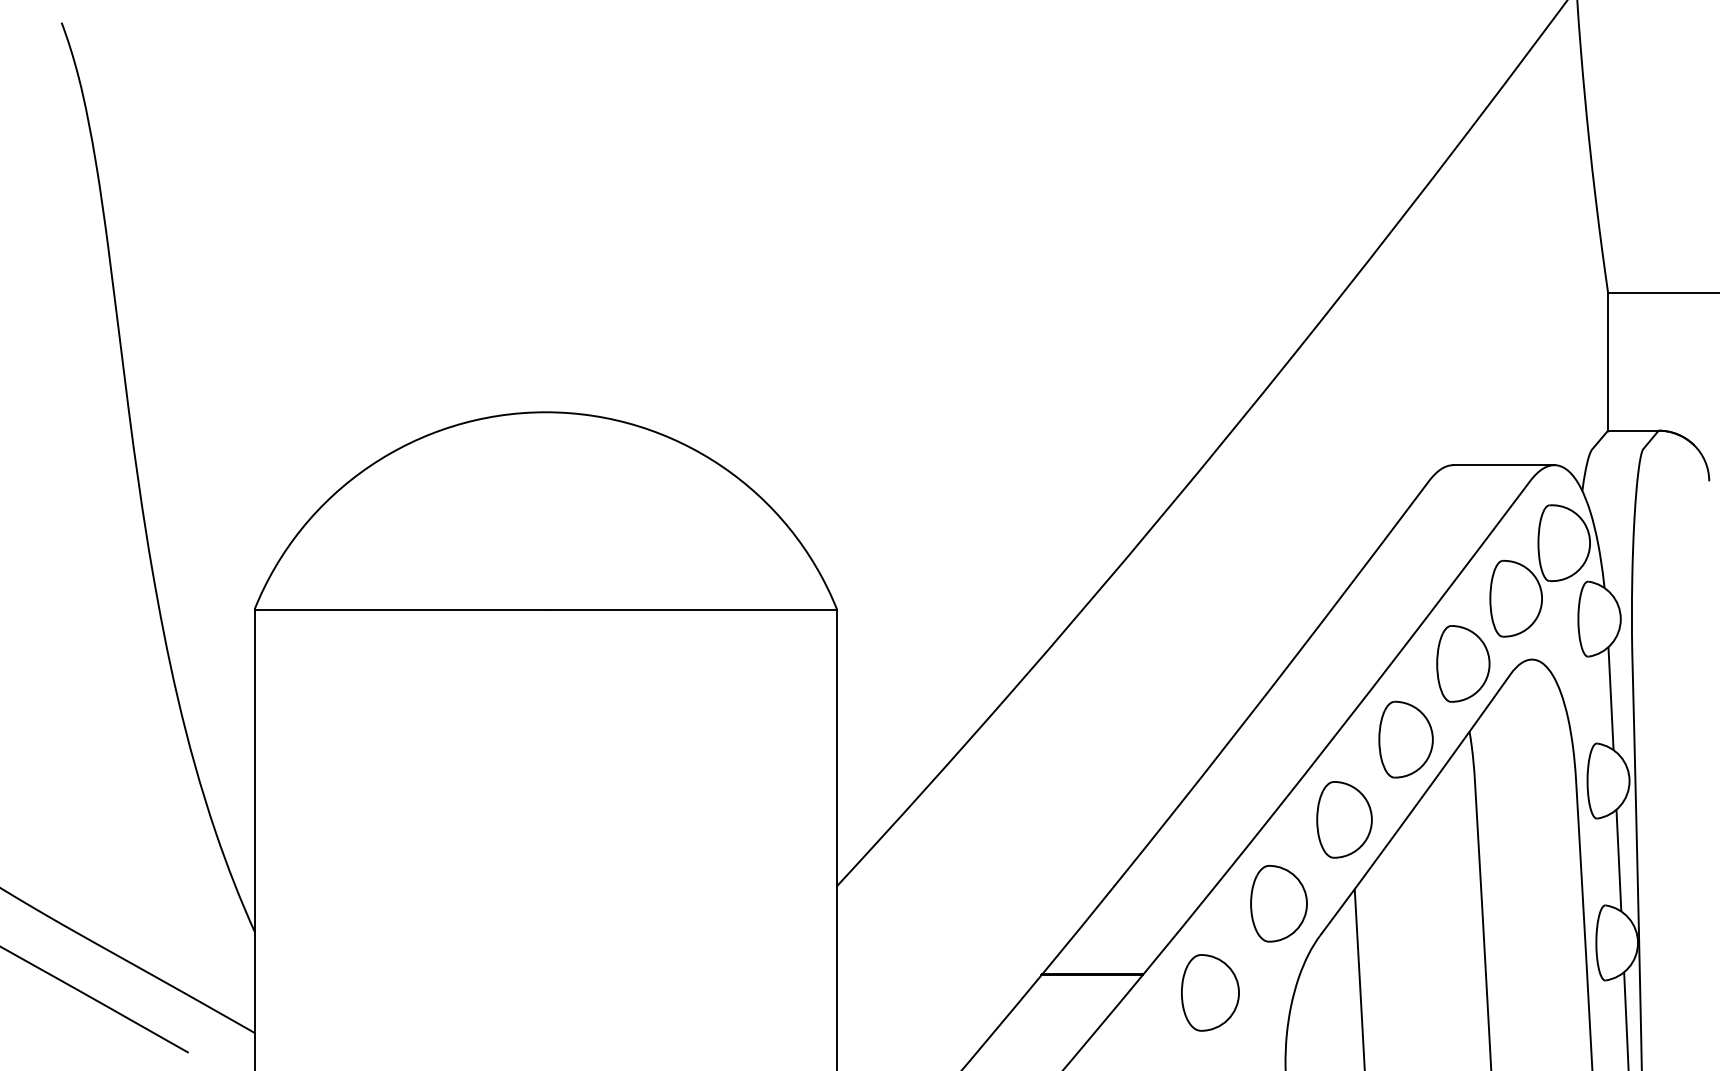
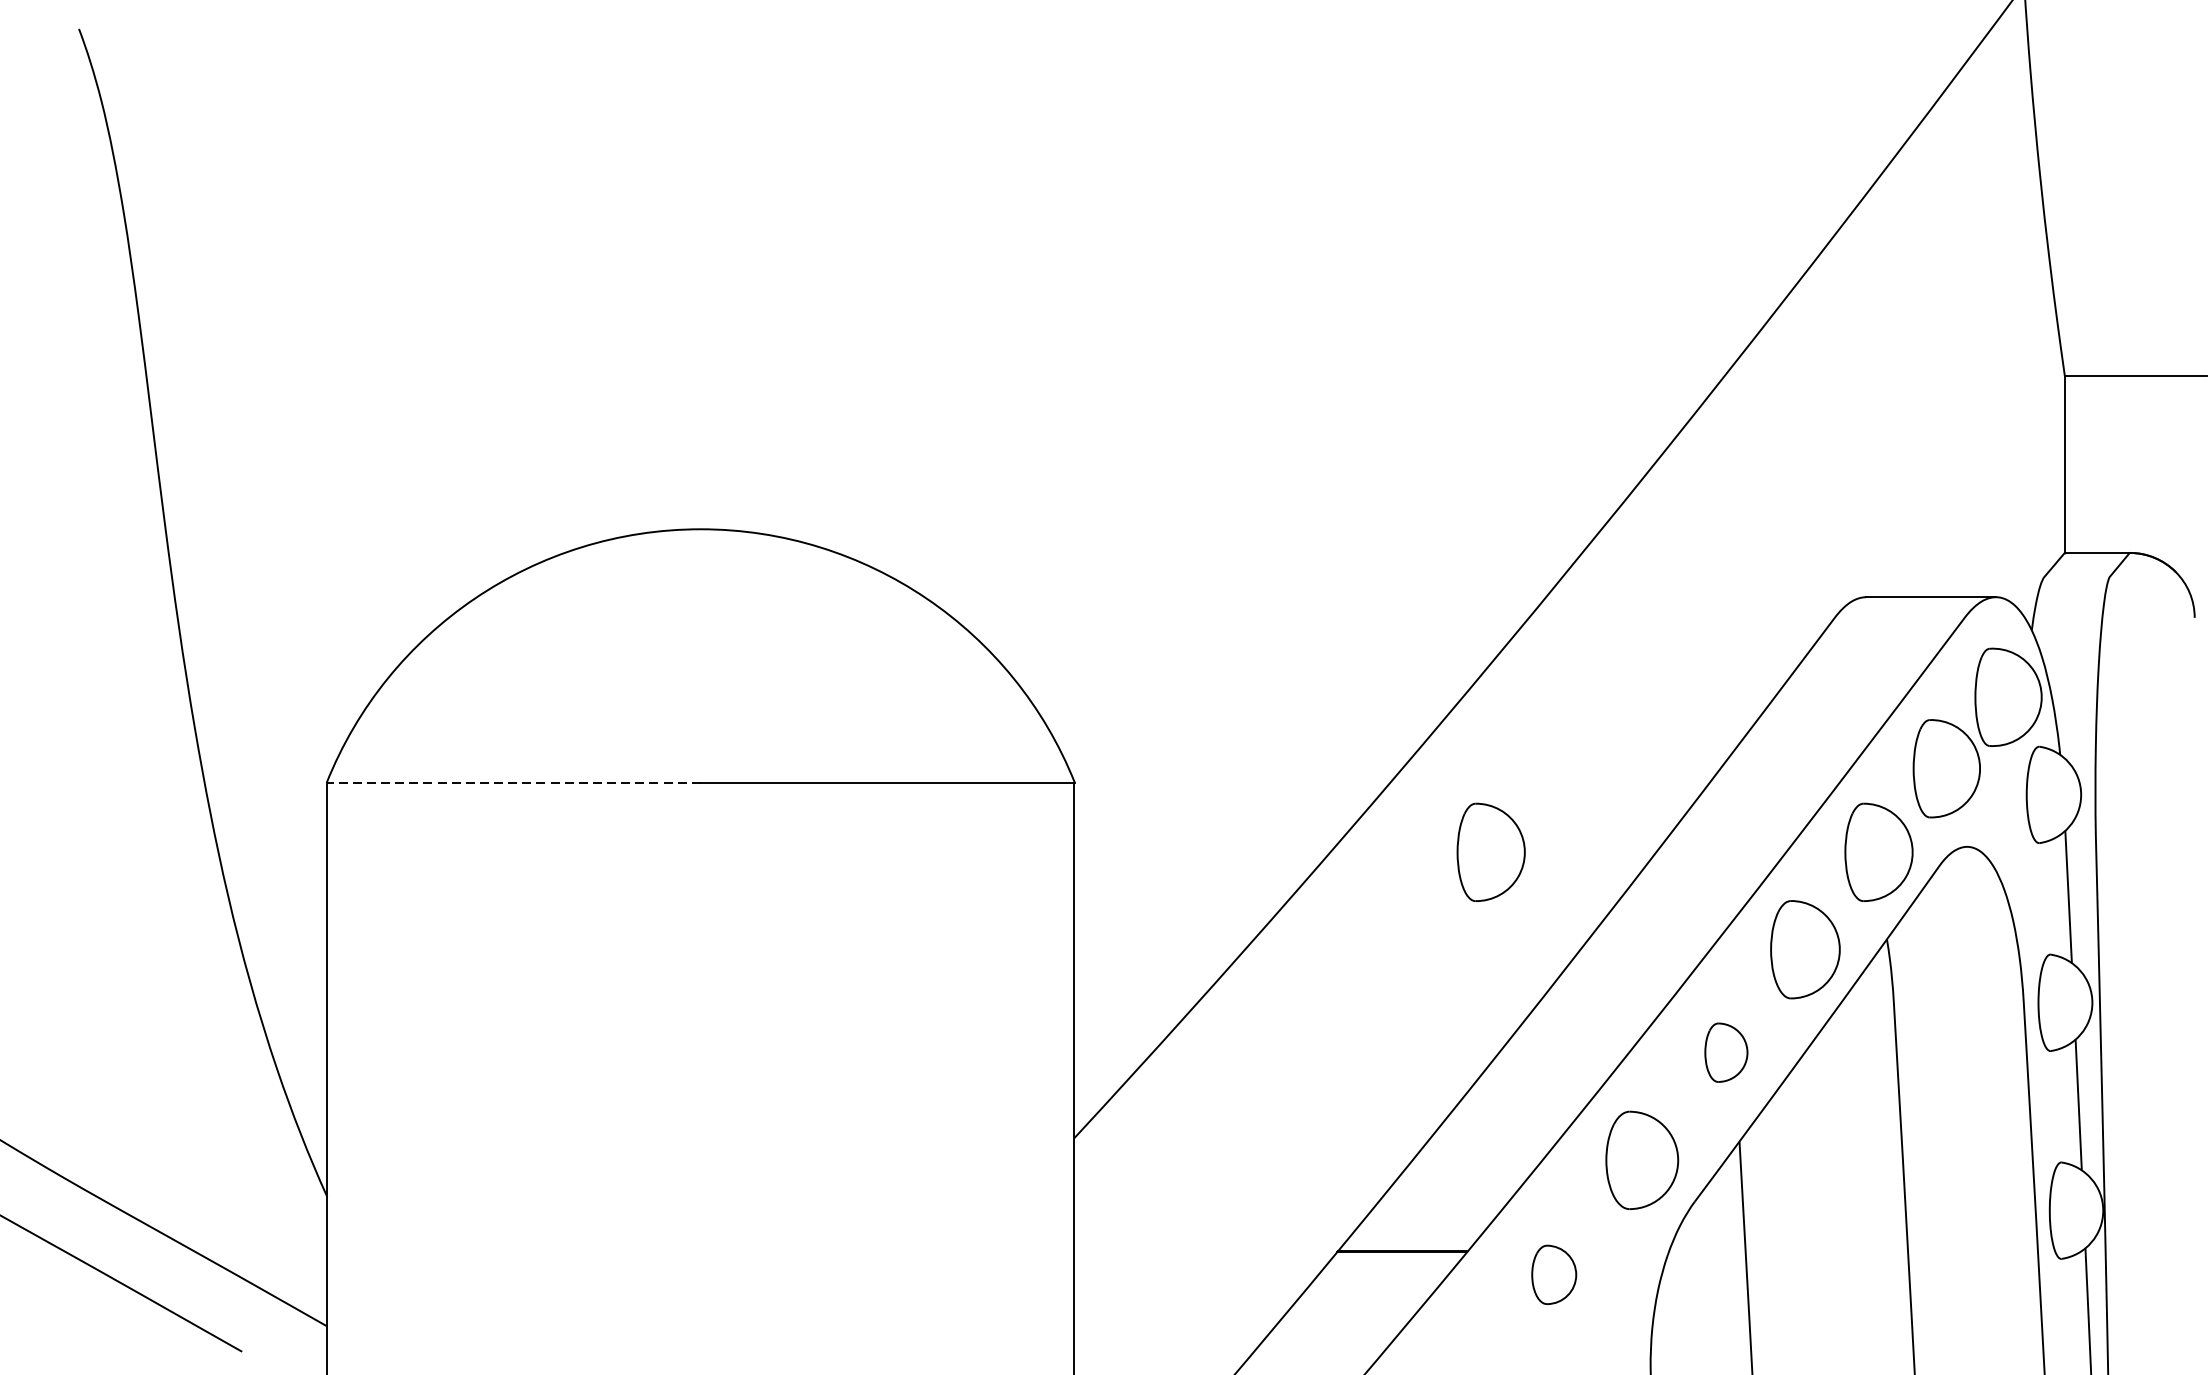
line: (400, 609) -> (514, 782), solid -> dashed
part: (1161, 663) -> (1491, 851), added
part: (1344, 819) -> (1726, 1052), size x0.6
part: (1210, 992) -> (1554, 1274), size x0.6

